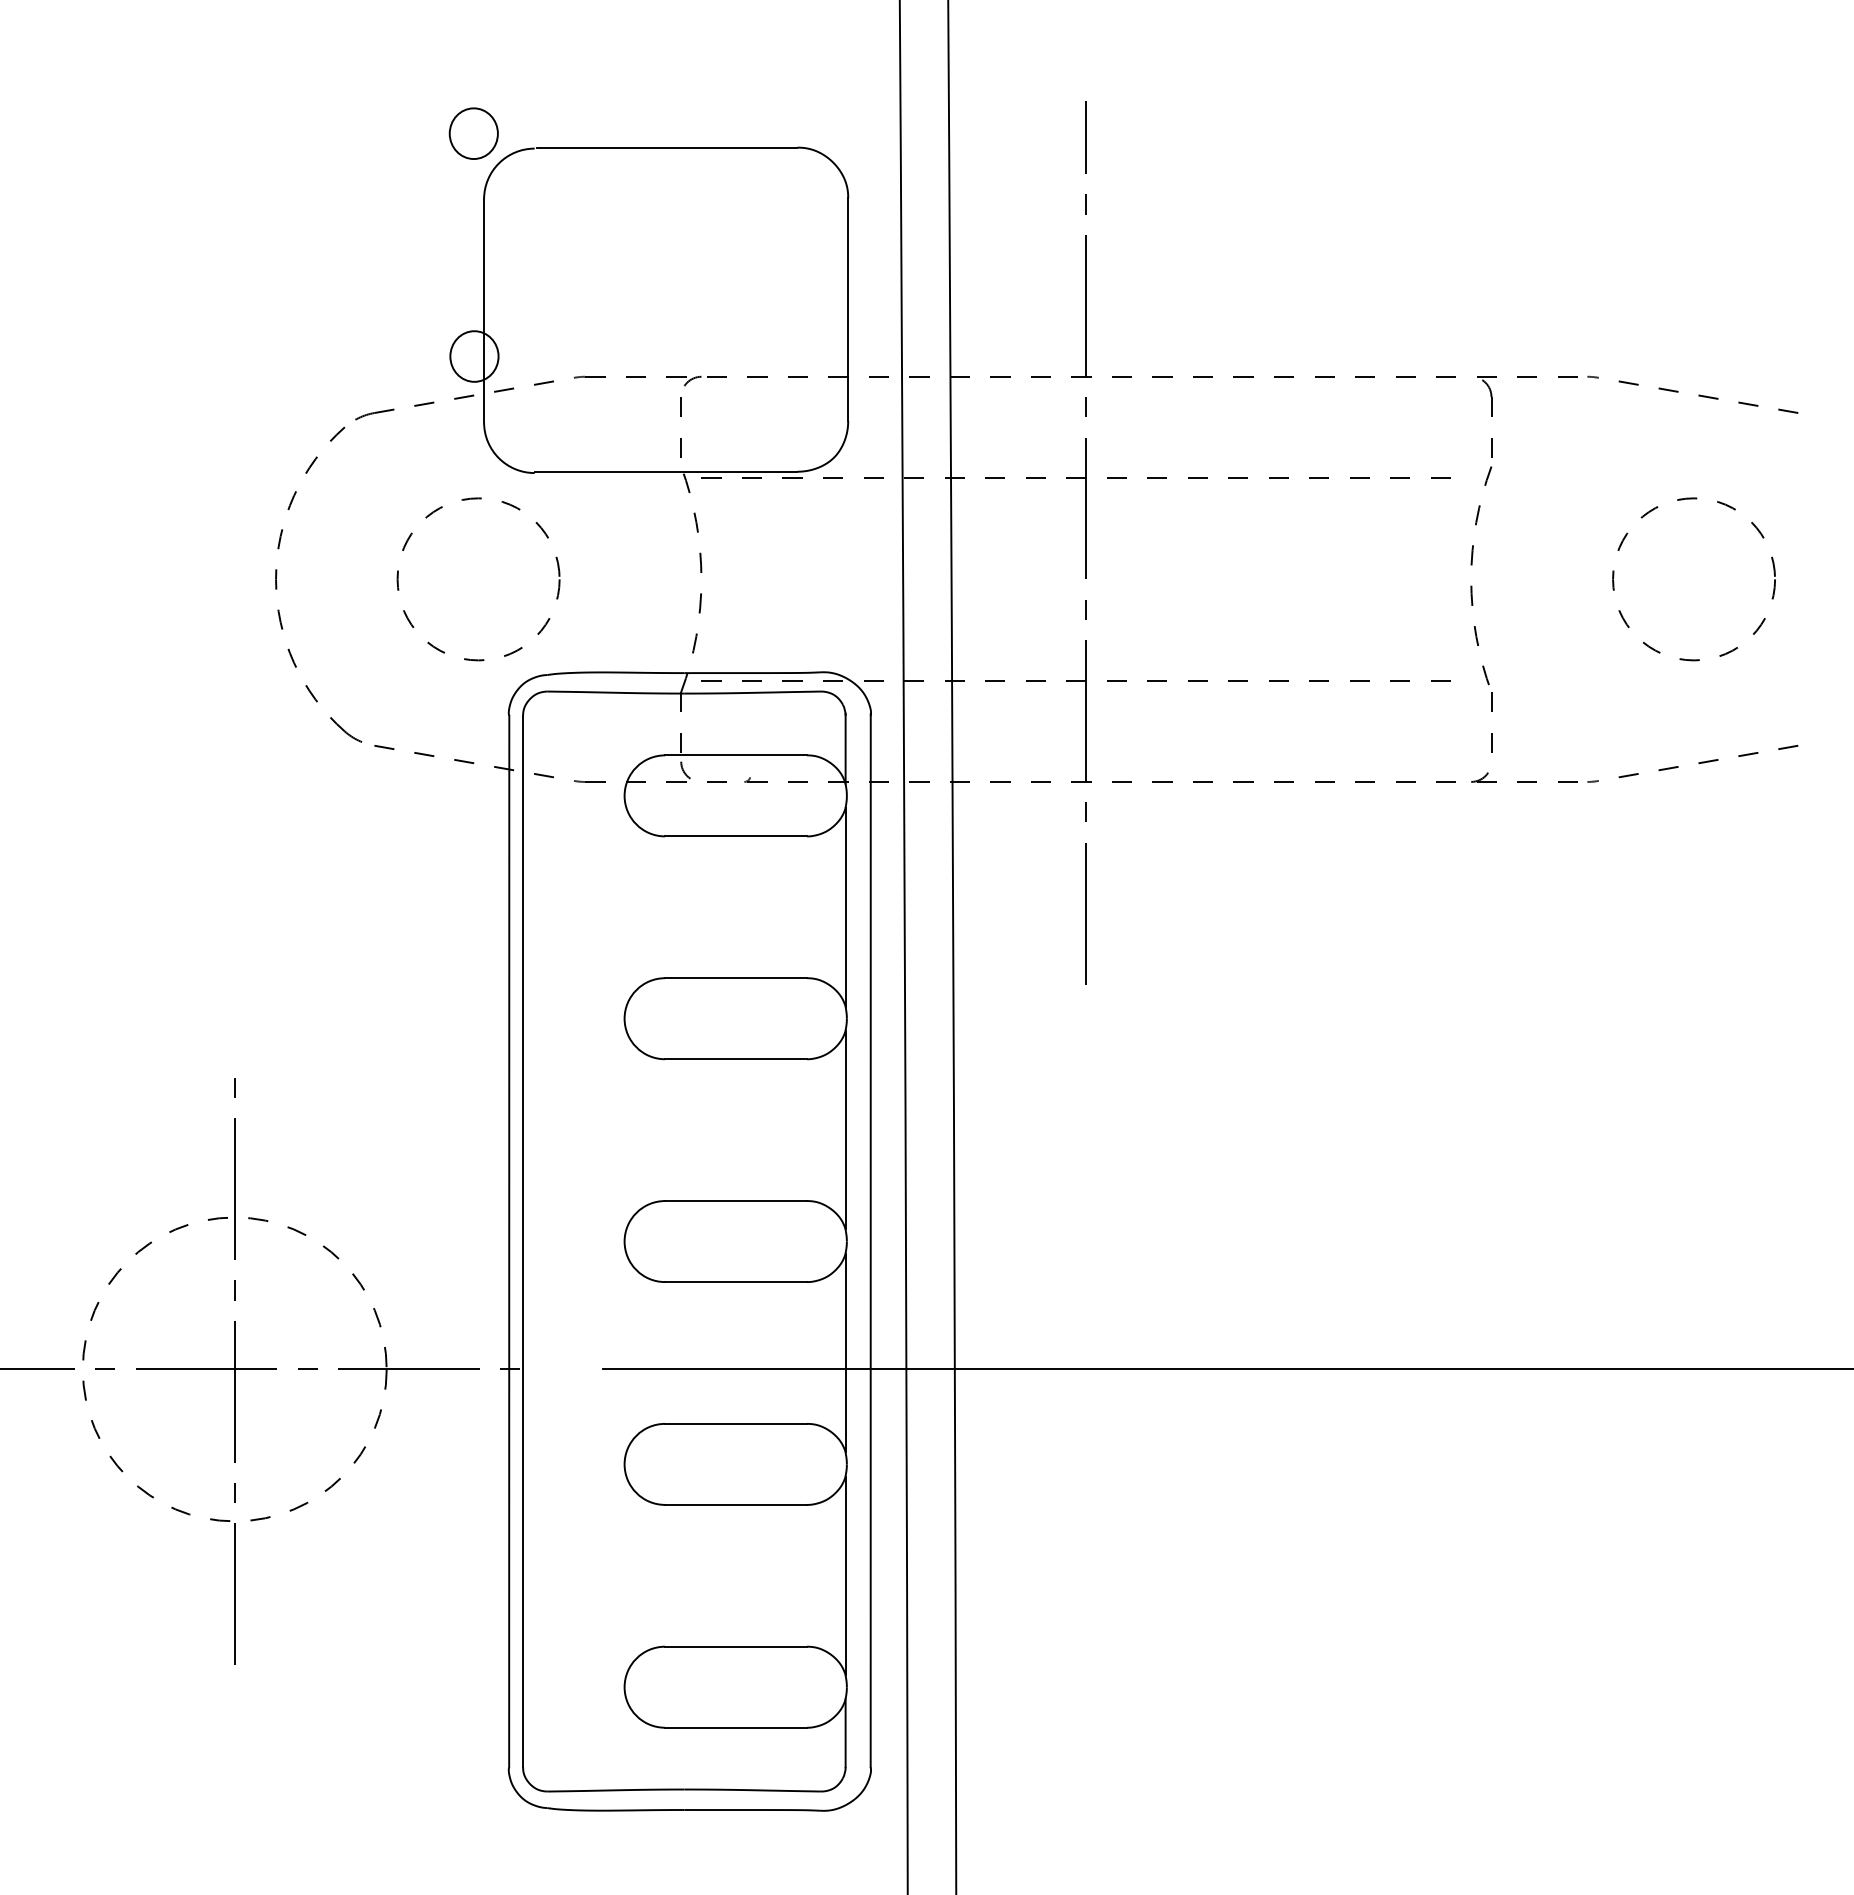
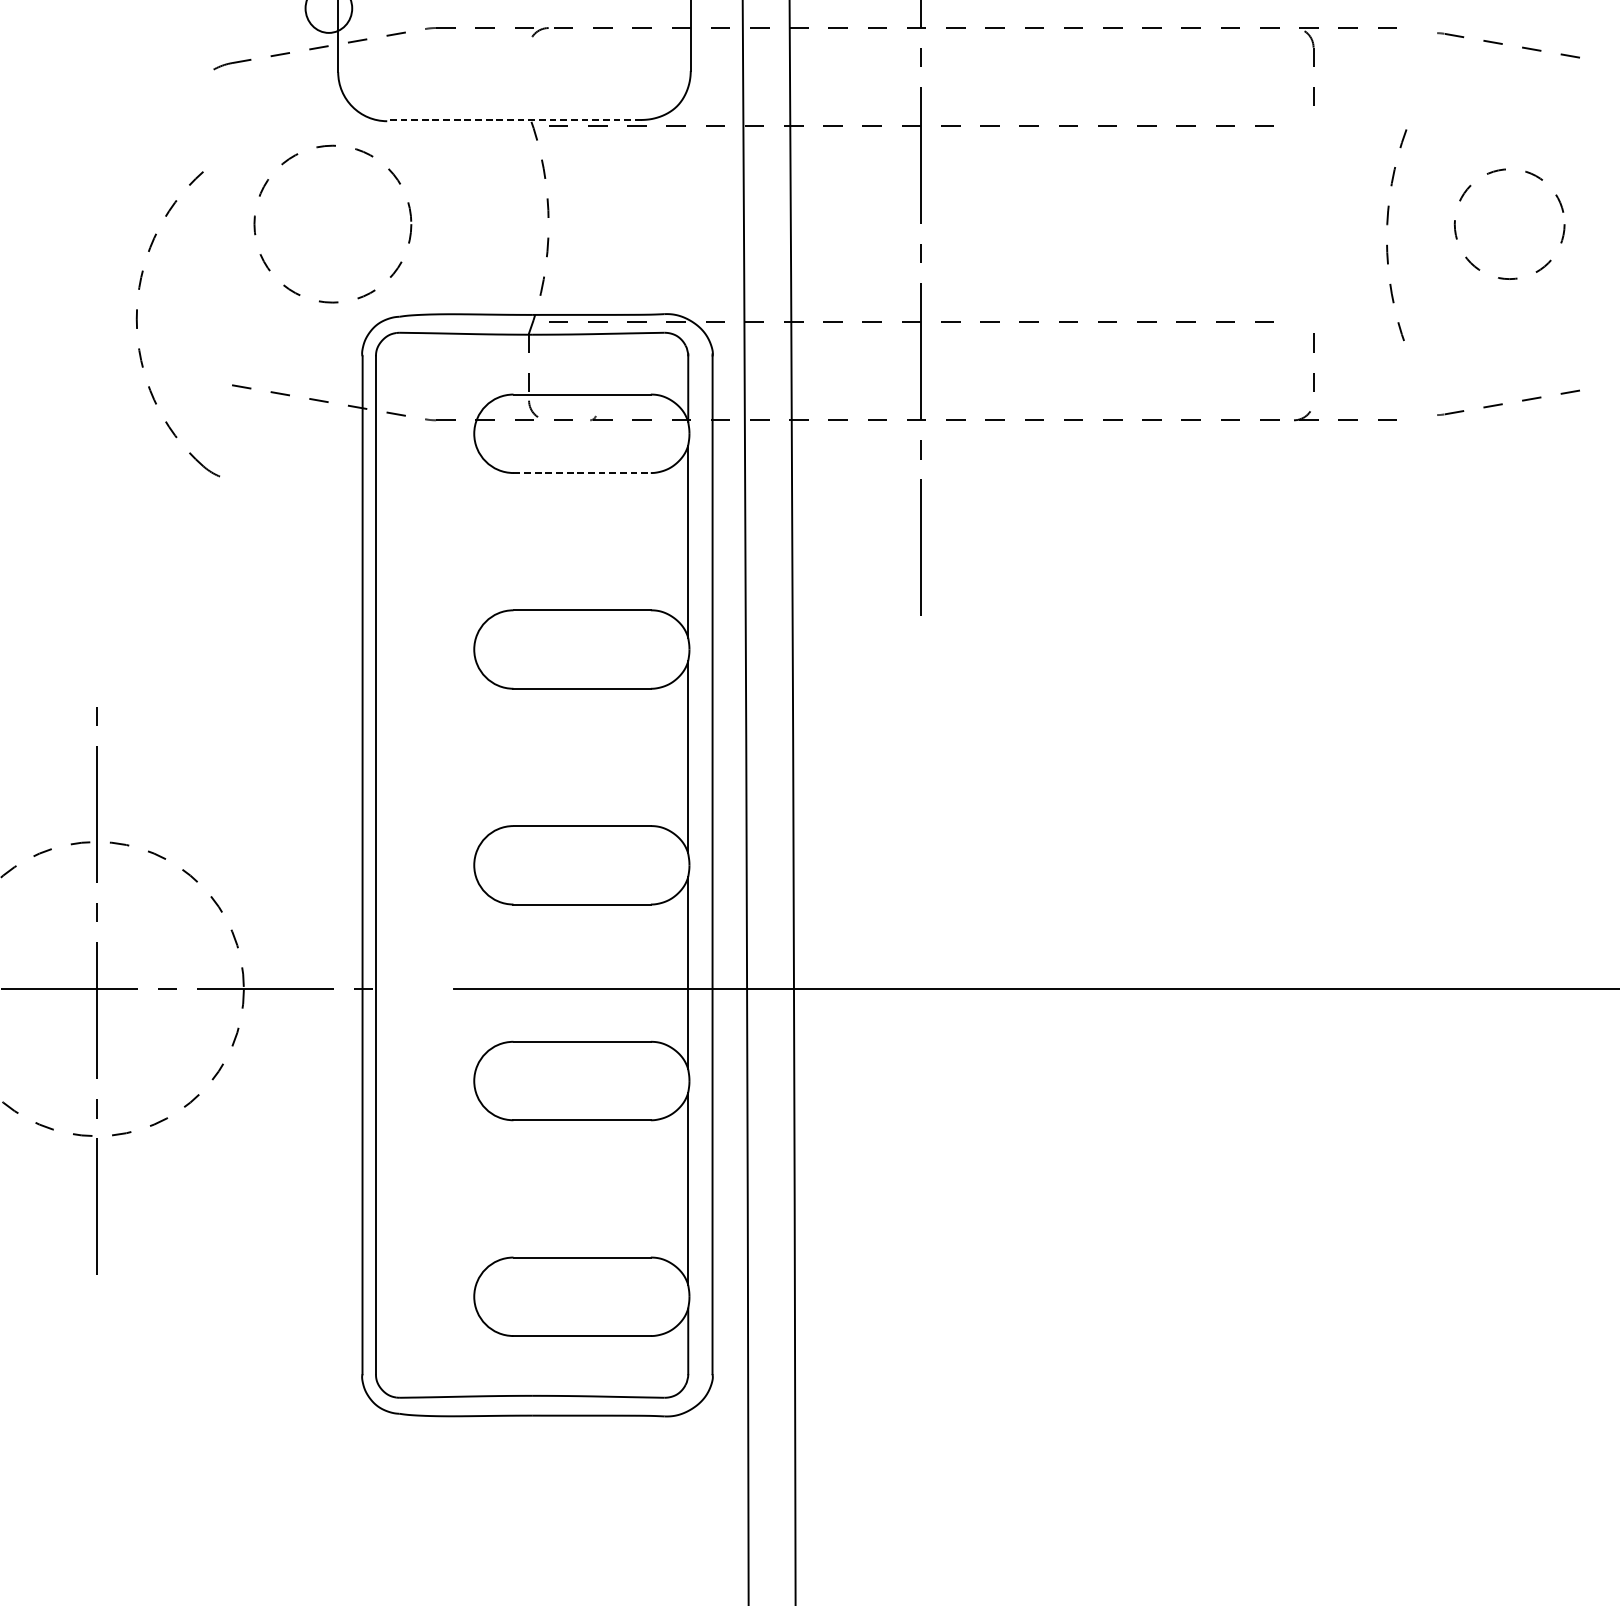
part: (1692, 394) -> (1508, 45), size x0.7
line: (680, 416) -> (528, 66), removed
line: (665, 471) -> (513, 119), solid -> dashed
arc: (1472, 565) -> (1388, 225), moved
circle: (1693, 579) -> (1509, 224), size x0.7
part: (277, 584) -> (138, 324), moved
part: (1692, 763) -> (1508, 402), size x0.7
line: (736, 836) -> (582, 473), solid -> dashed

